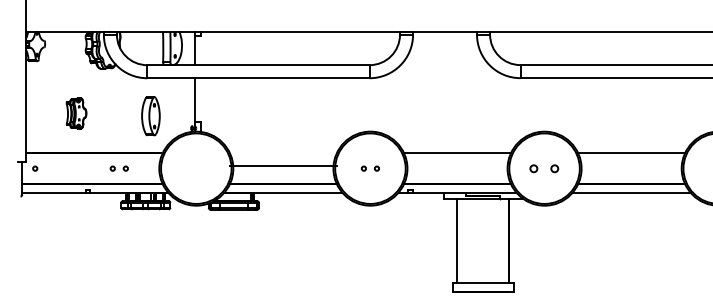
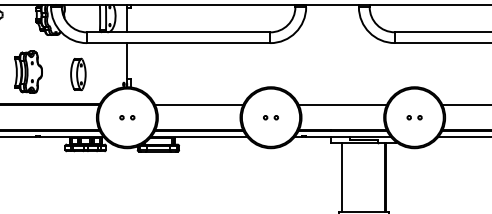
part: (76, 113) -> (28, 72), size x1.67
part: (150, 116) -> (78, 74), moved
line: (283, 166) -> (199, 105), moved
part: (118, 168) -> (126, 117), moved
part: (544, 168) -> (414, 117), size x0.62

